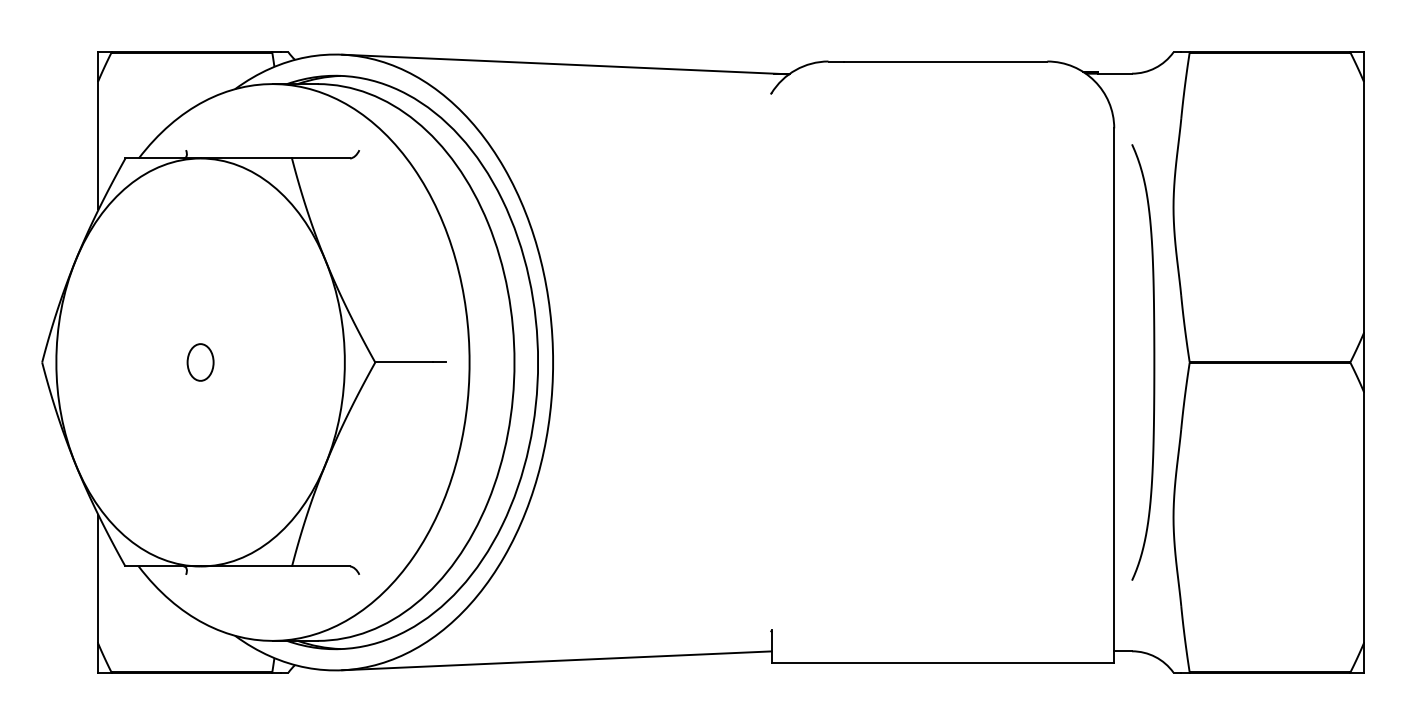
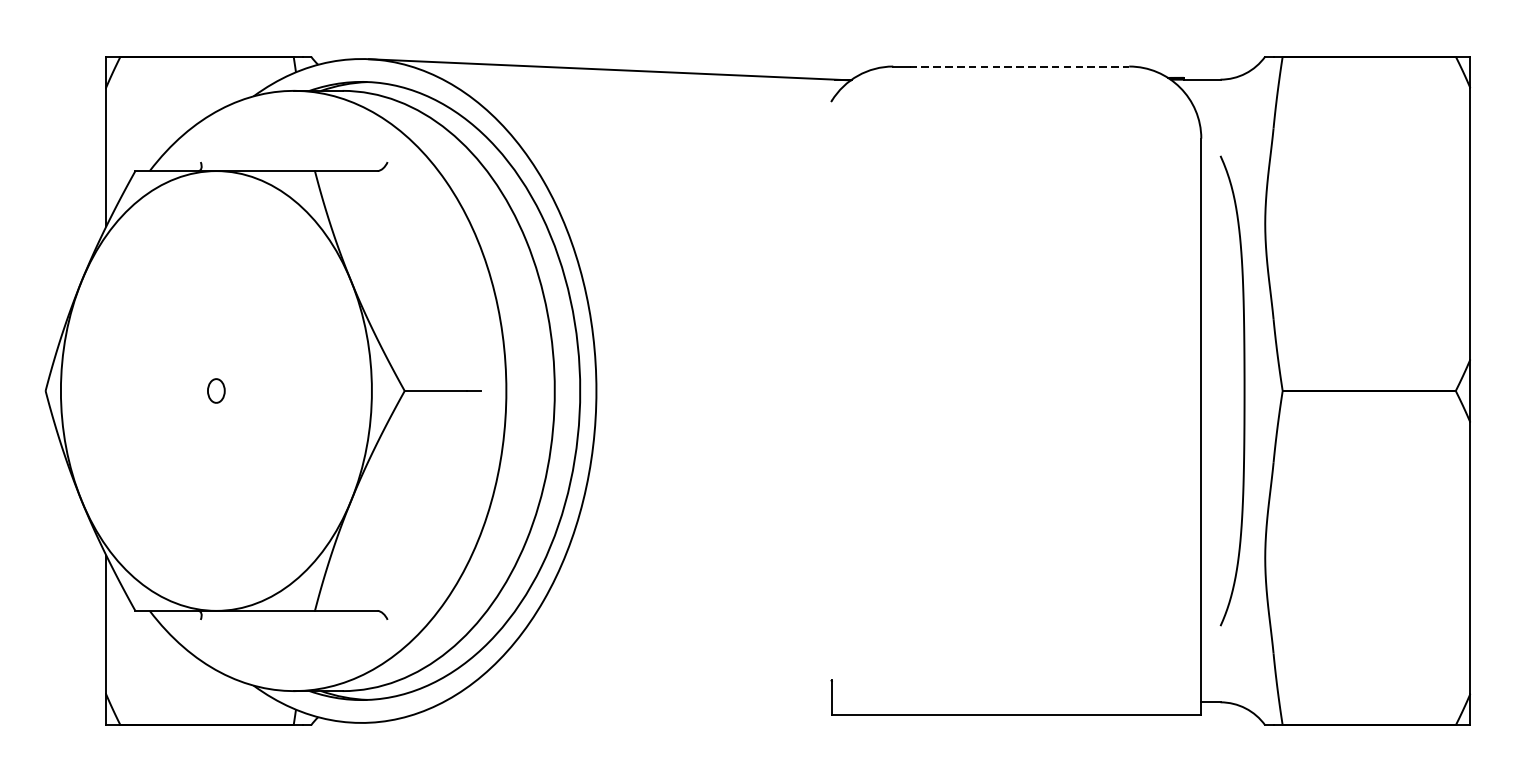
line: (945, 61) -> (1019, 66), solid -> dashed
part: (200, 362) -> (216, 391), size x0.6
line: (556, 660) -> (600, 712), removed

